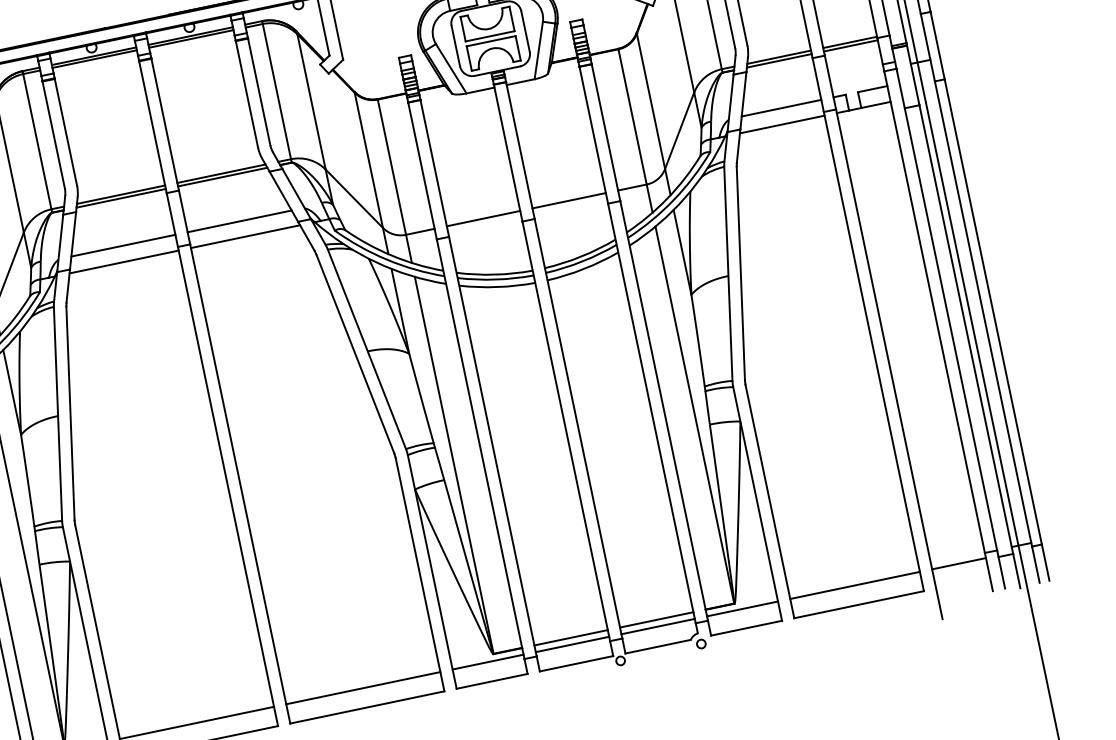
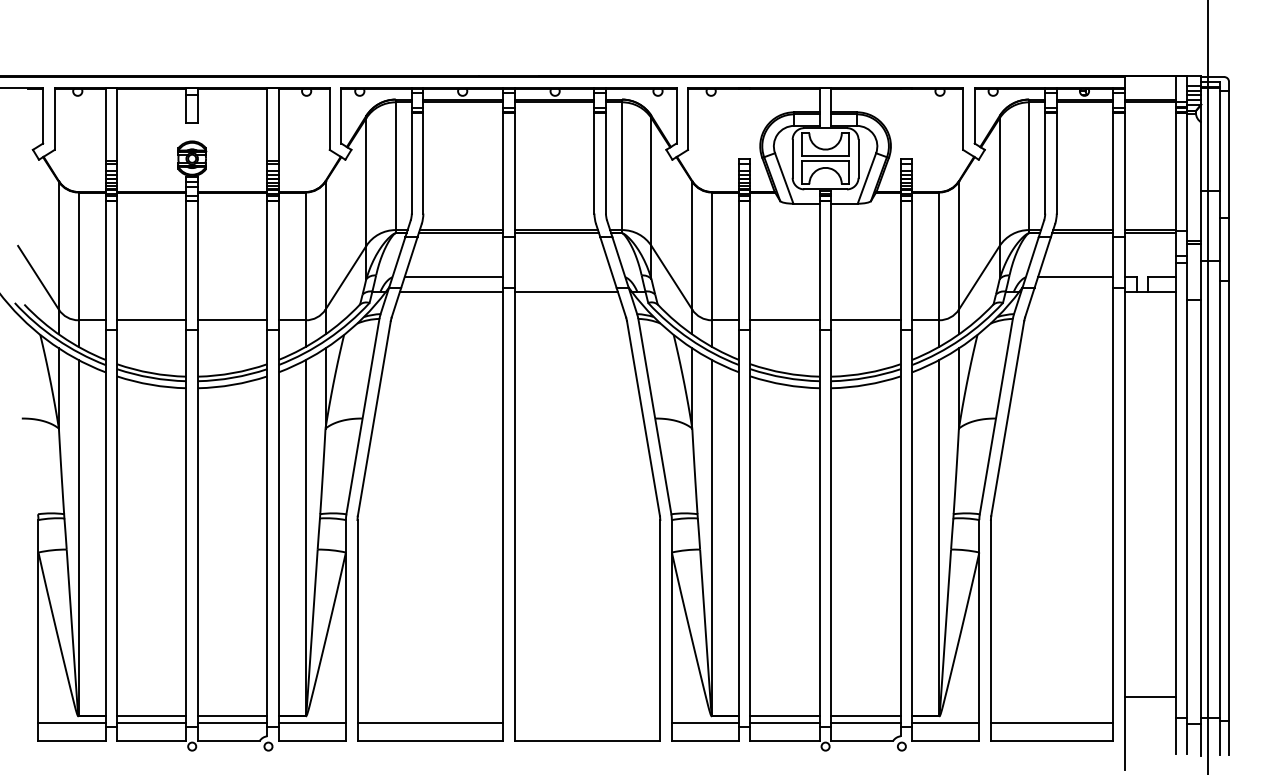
line: (782, 124) -> (1073, 291), removed
line: (239, 221) -> (563, 276), removed
line: (958, 563) -> (1149, 696), moved
line: (363, 688) -> (587, 722), removed

